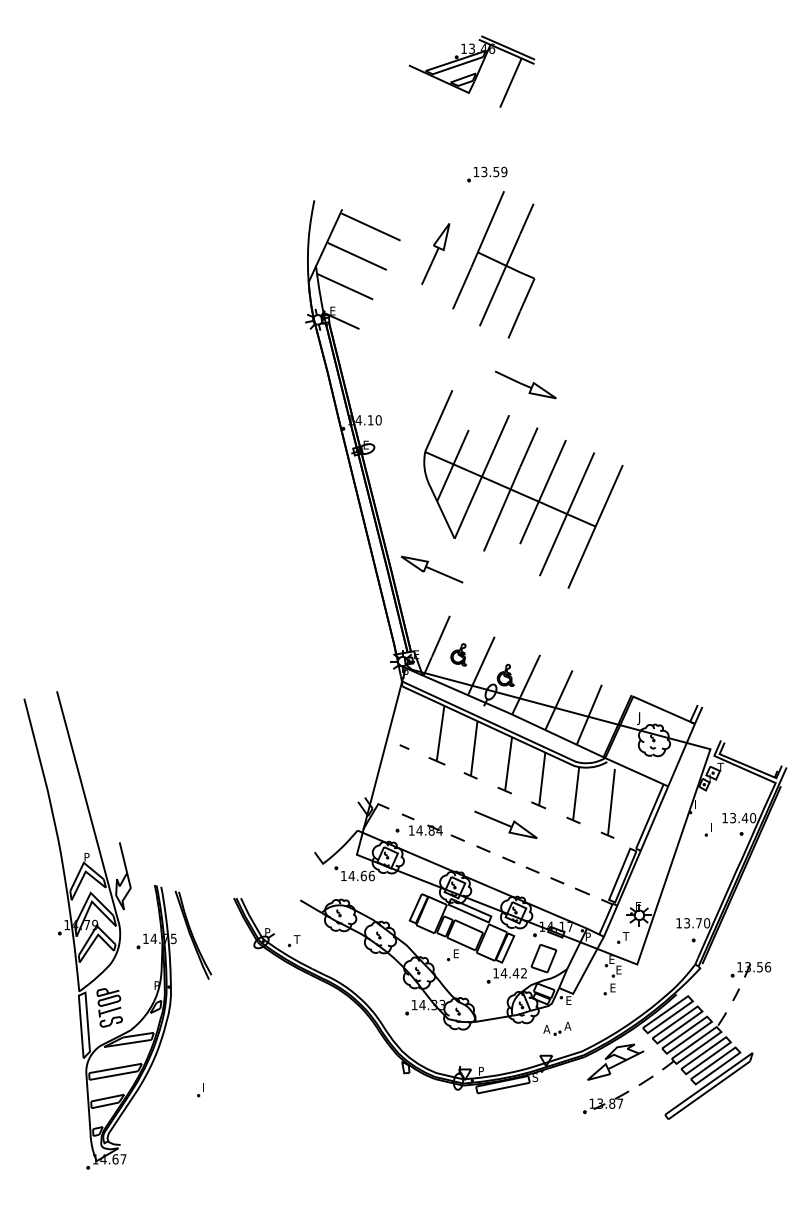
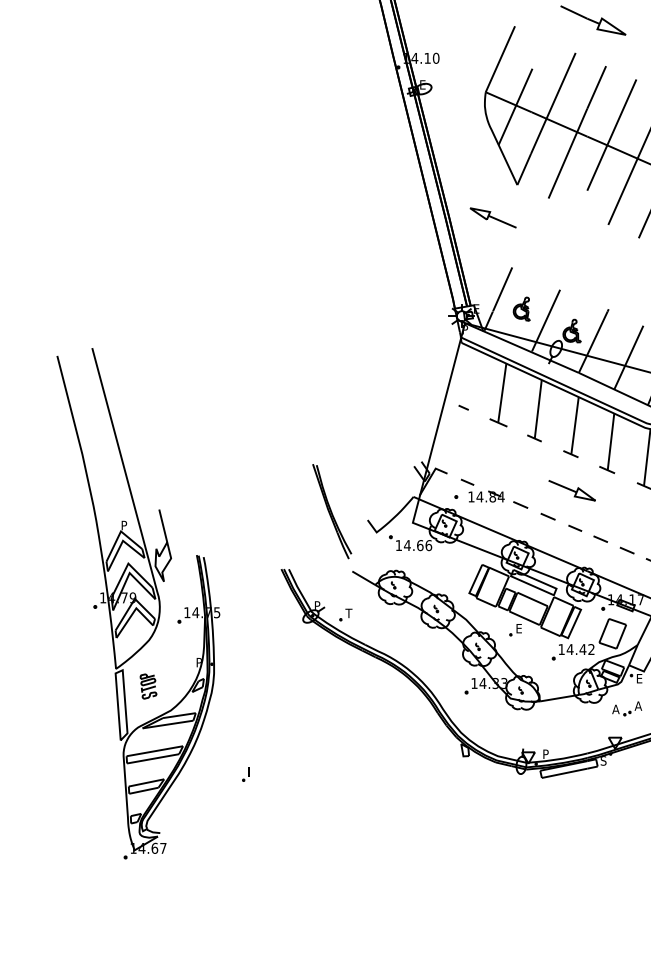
part: (431, 569) -> (492, 217), size x0.7
part: (505, 824) -> (571, 490), size x0.7
part: (193, 934) -> (332, 510), moved
part: (109, 1007) -> (148, 686), size x0.6

